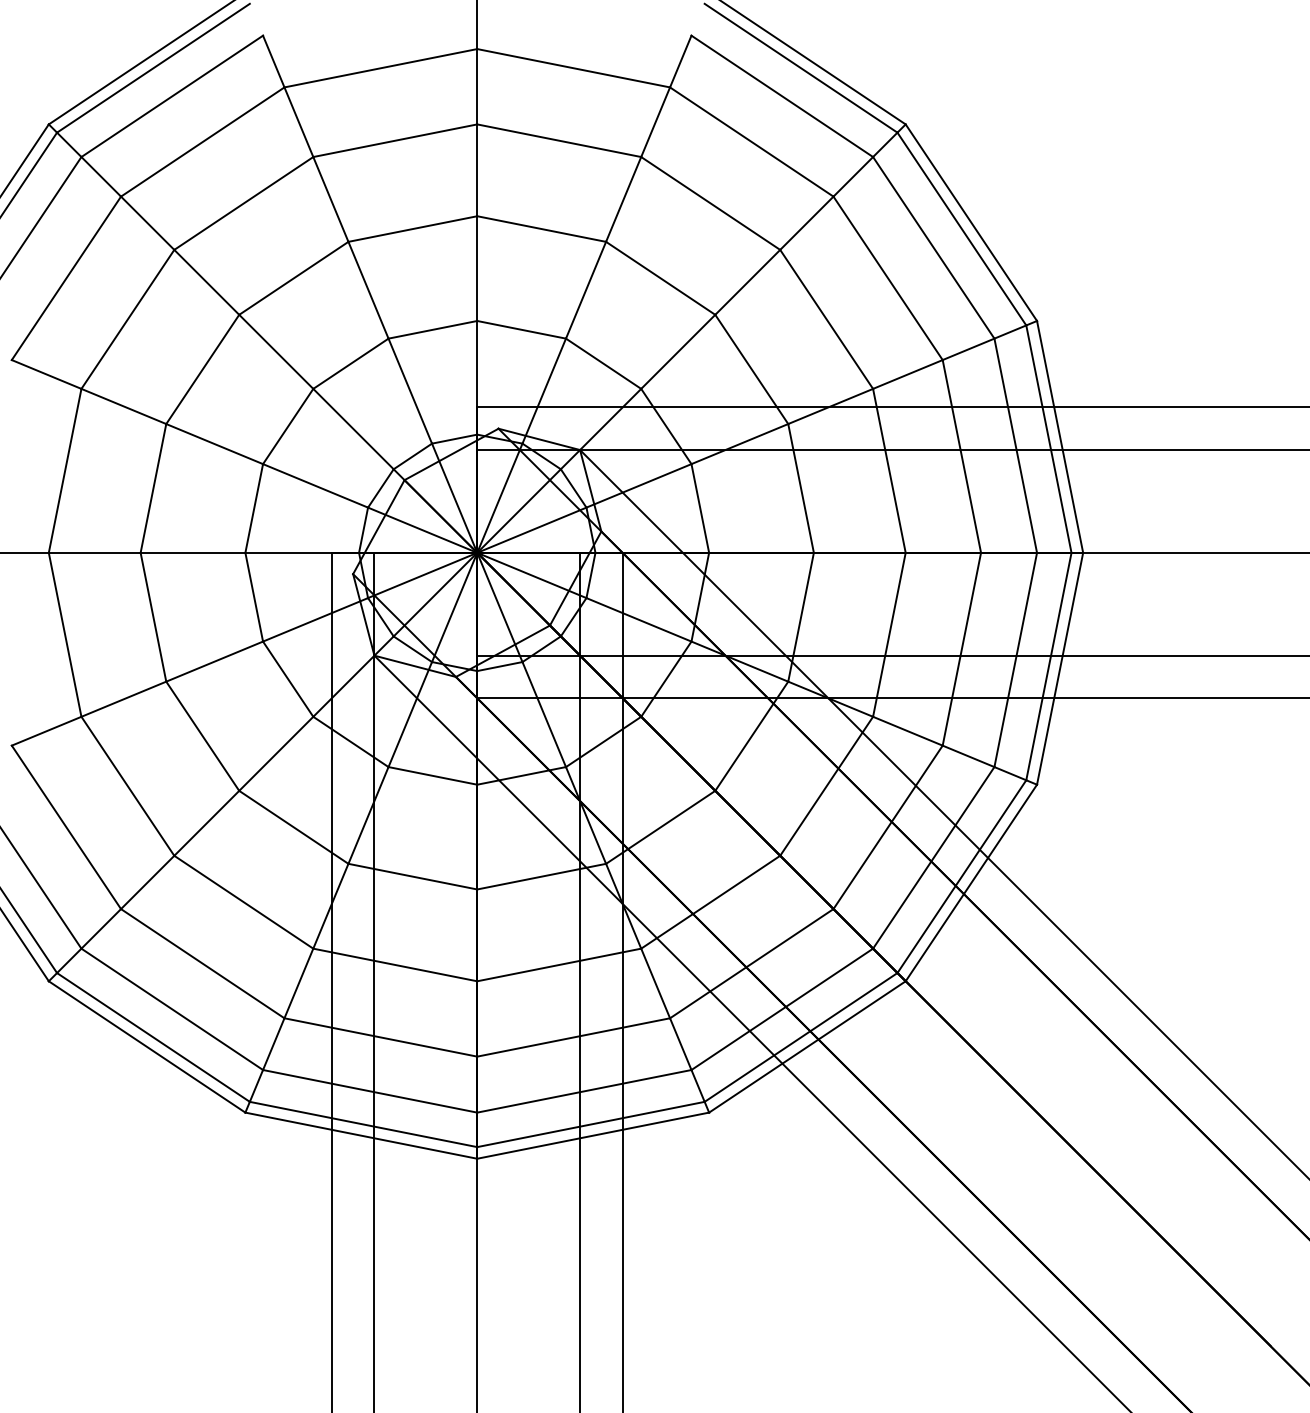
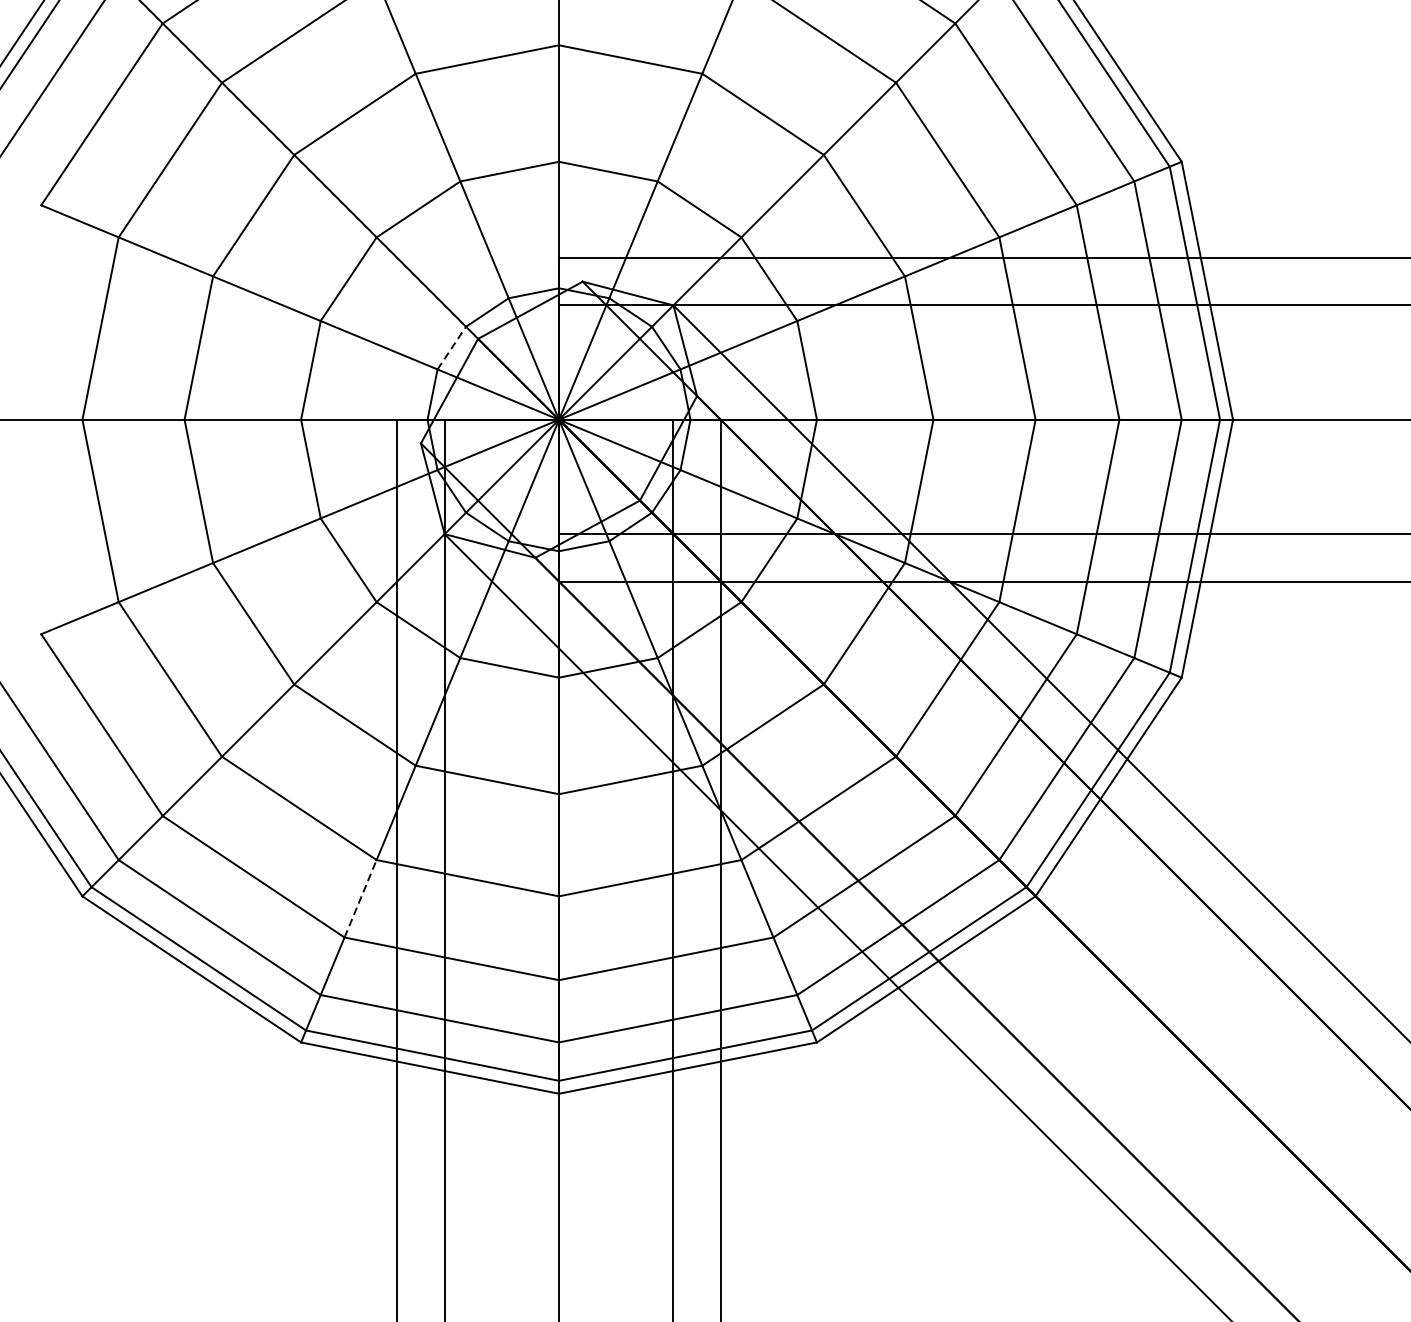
line: (381, 488) -> (452, 348), solid -> dashed
line: (298, 983) -> (360, 898), solid -> dashed

